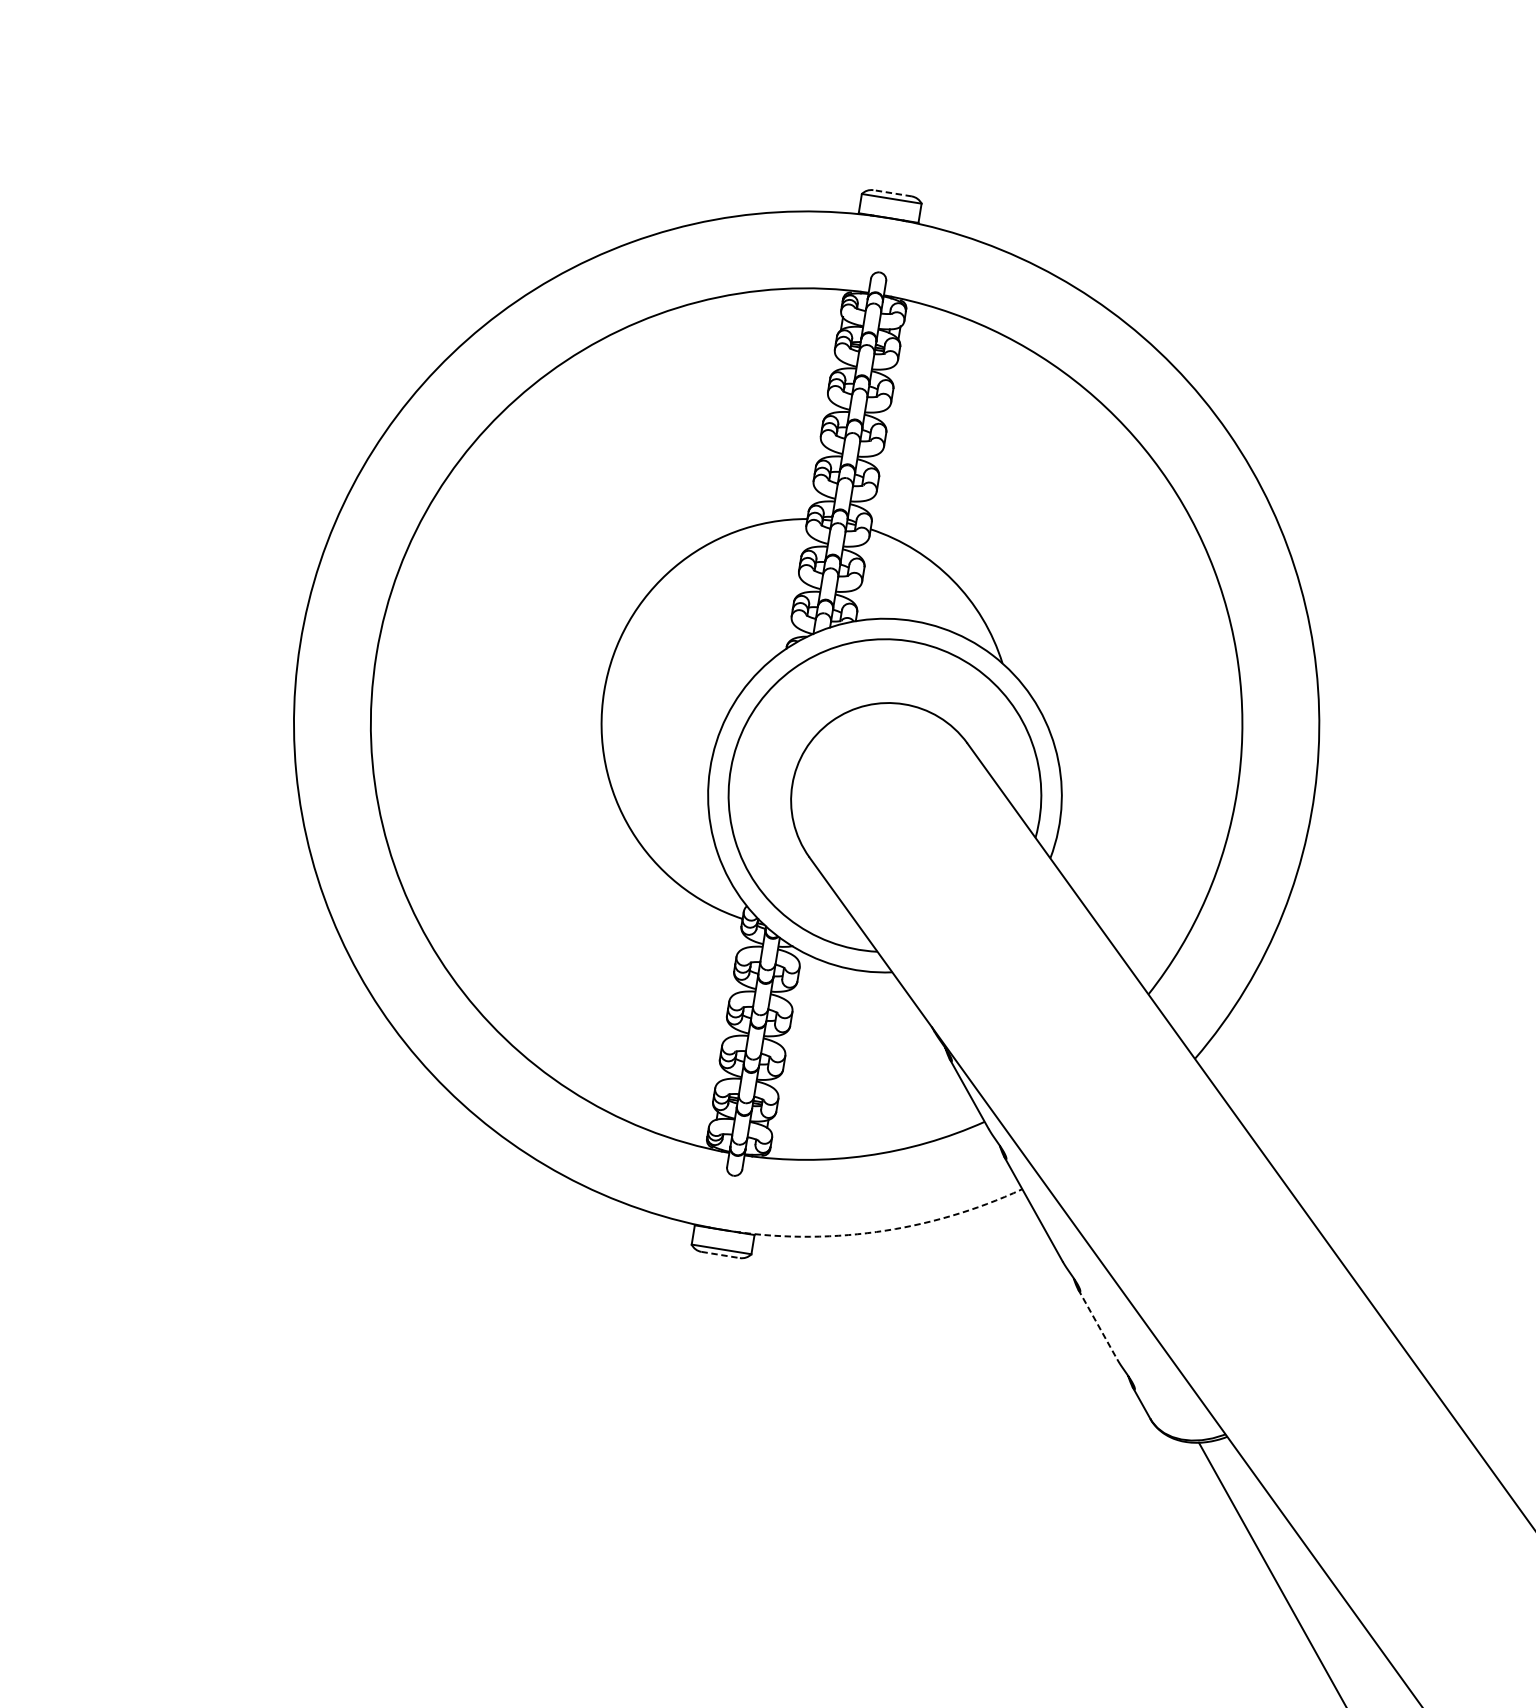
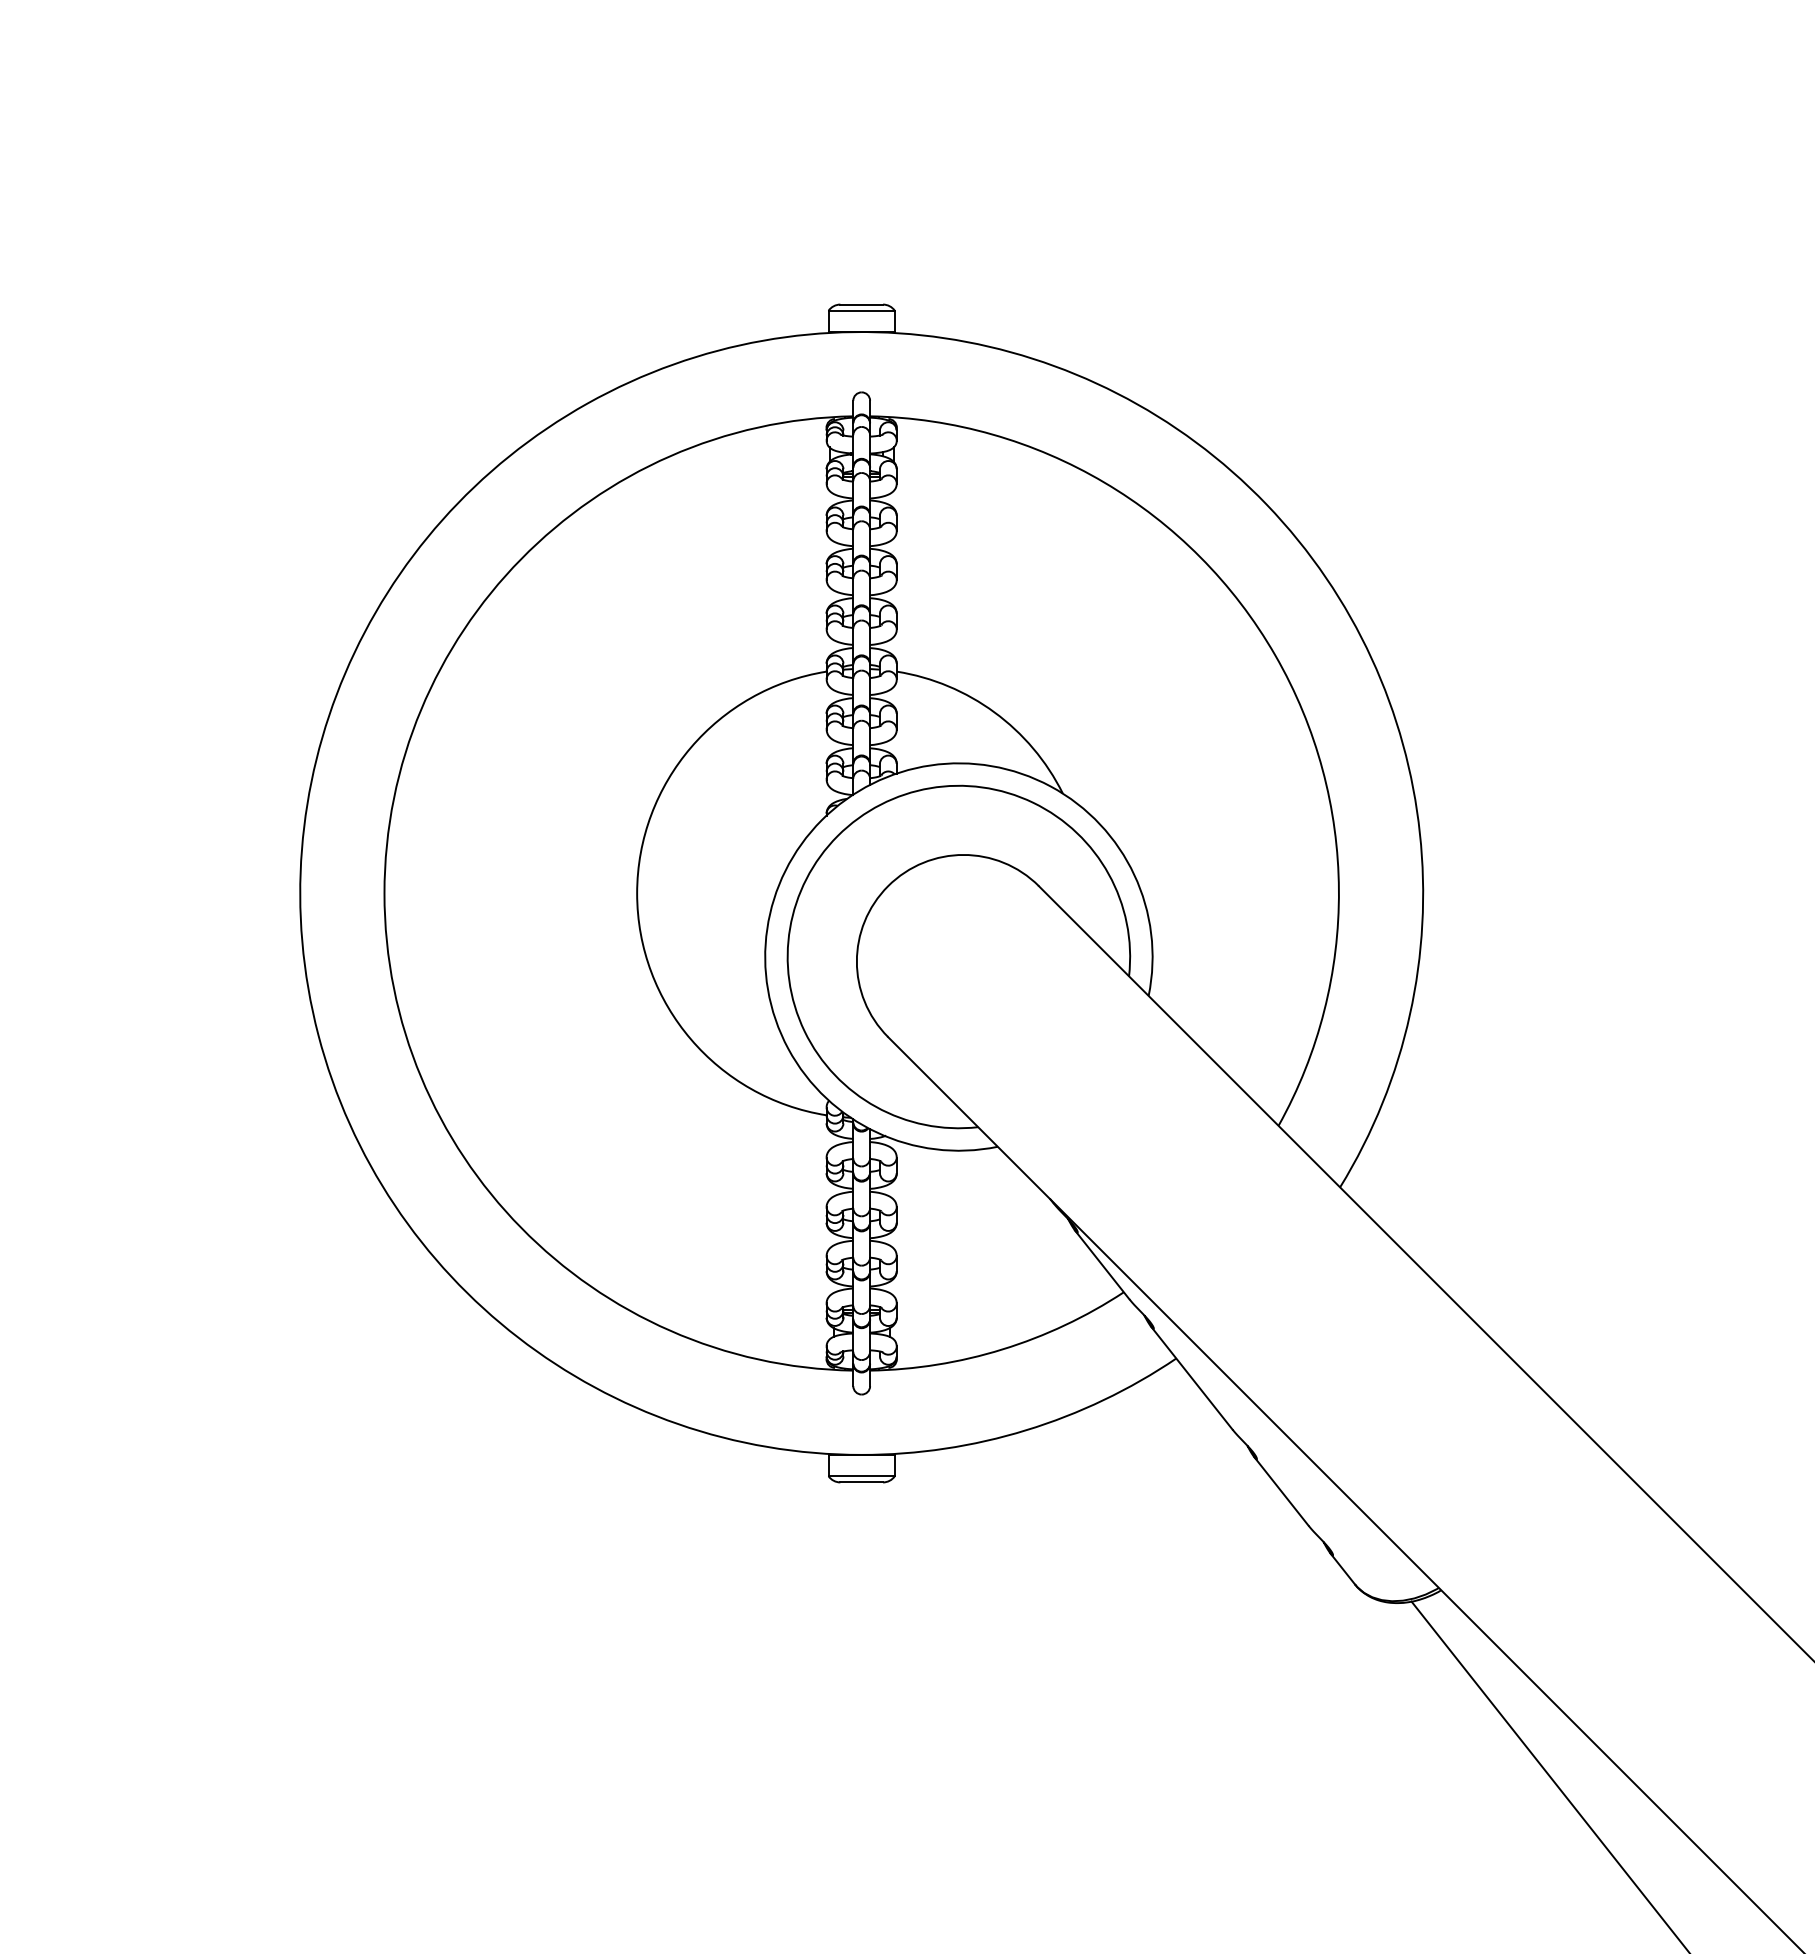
line: (892, 193) -> (861, 304), dashed -> solid
arc: (876, 1232) -> (1026, 1430), dashed -> solid
line: (721, 1255) -> (862, 1482), dashed -> solid
line: (1097, 1324) -> (1281, 1491), dashed -> solid

